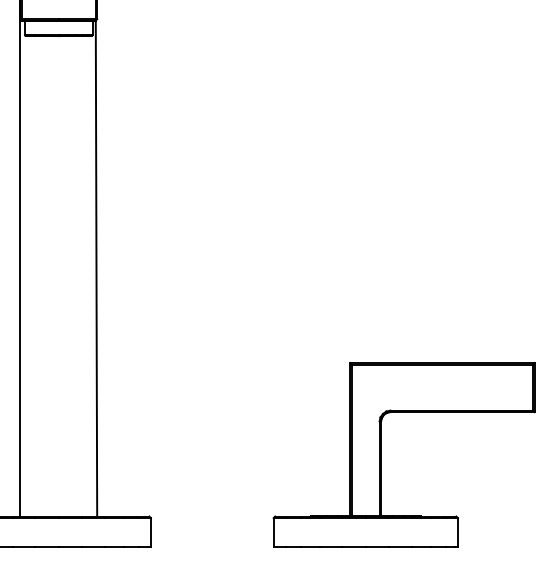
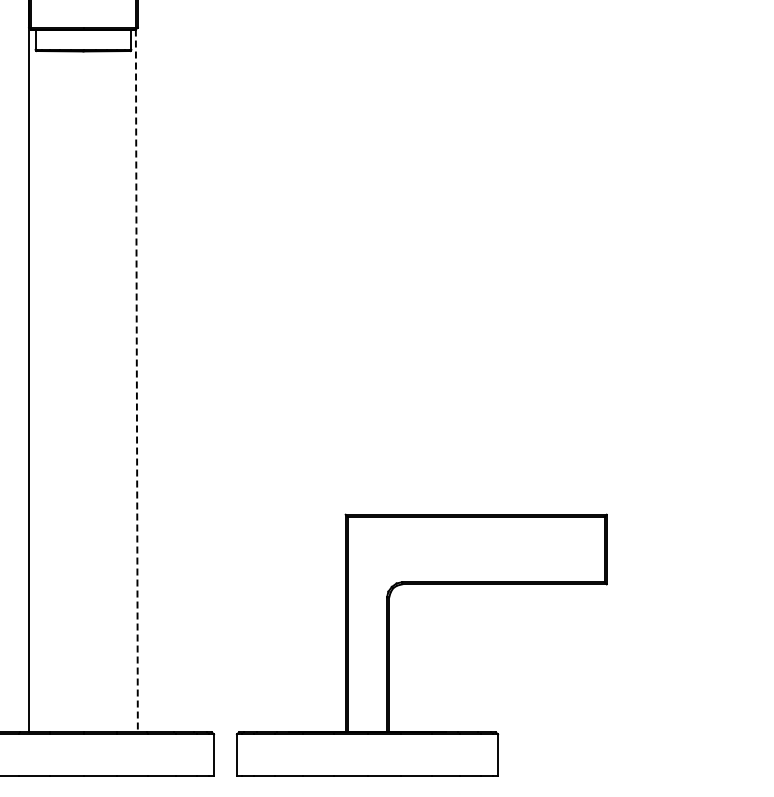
line: (96, 269) -> (136, 381), solid -> dashed
part: (381, 454) -> (389, 644), moved

